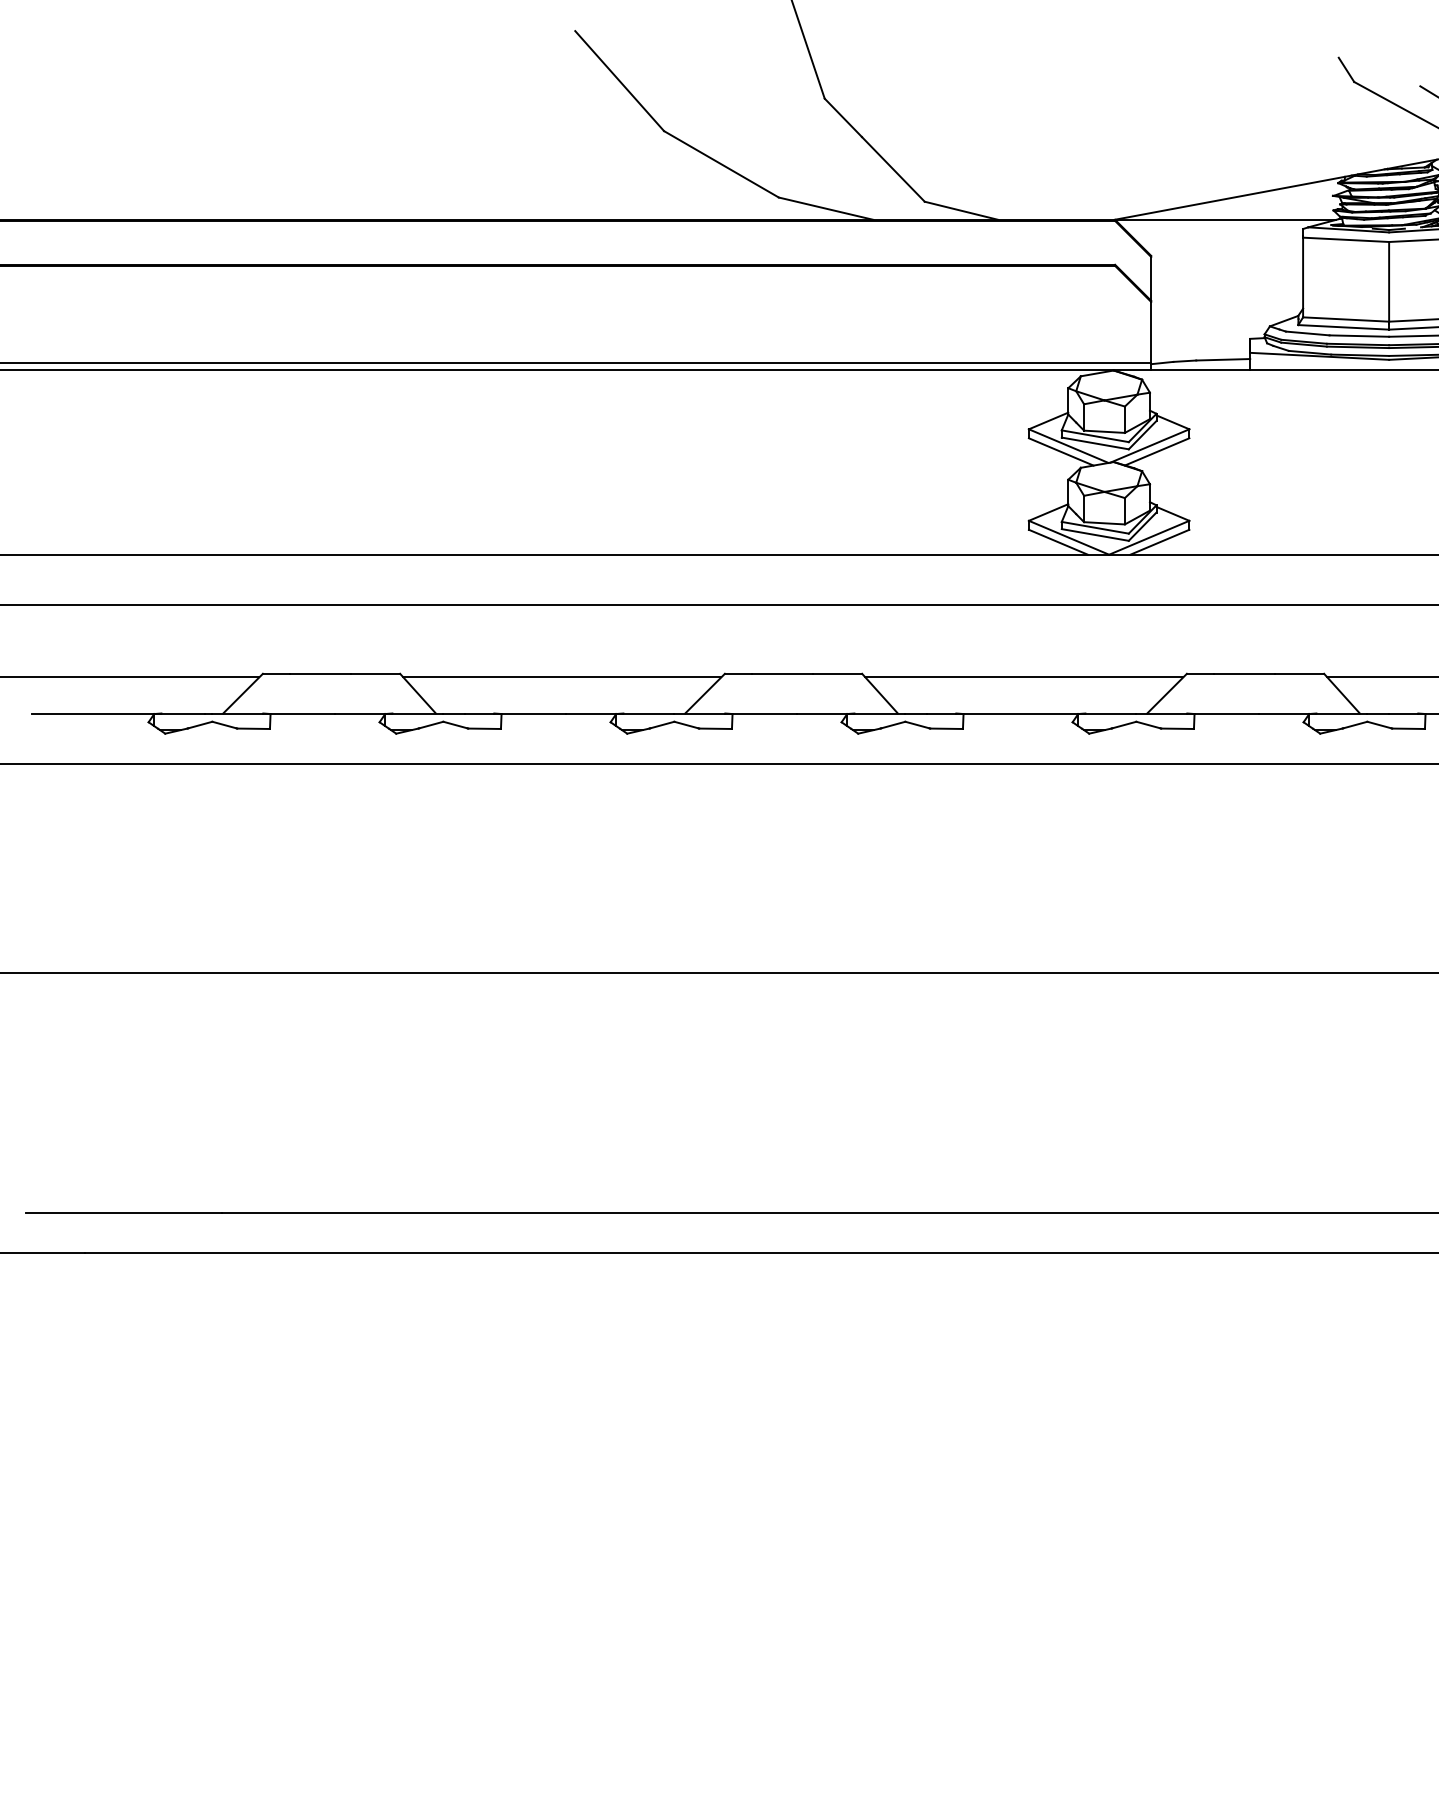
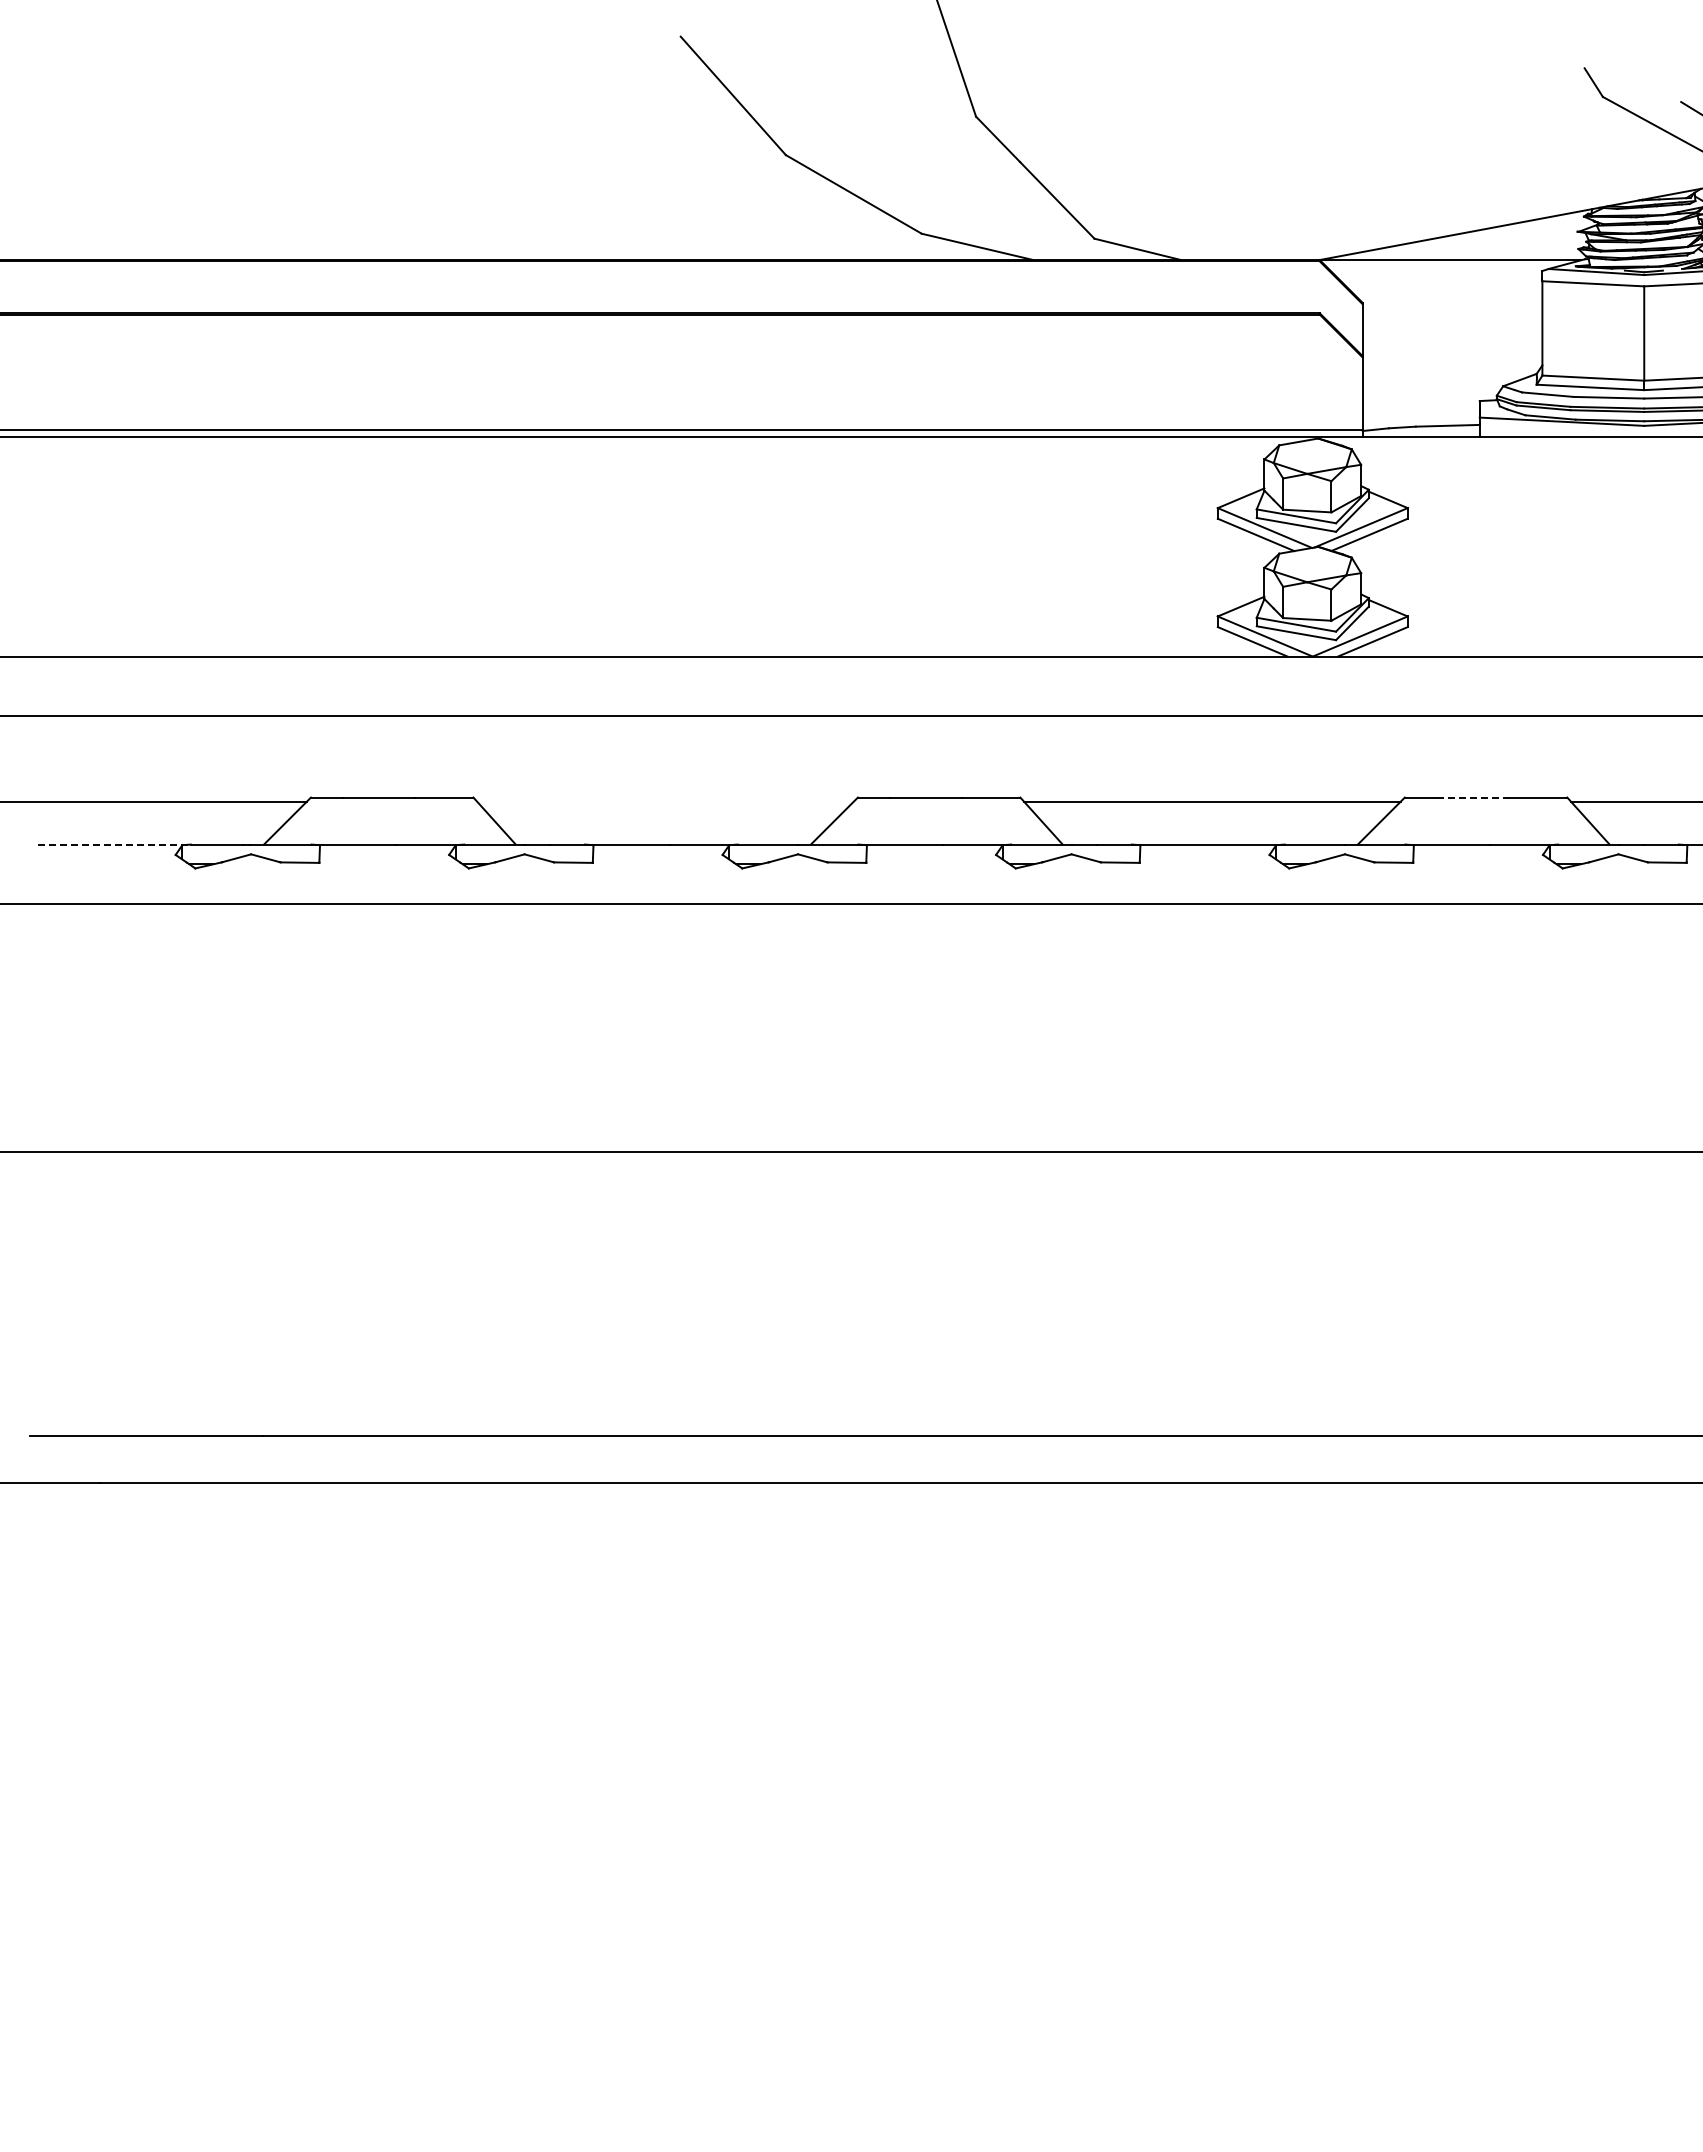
line: (1244, 673) -> (1473, 797), solid -> dashed
line: (562, 677) -> (665, 801), removed
line: (96, 713) -> (114, 844), solid -> dashed

